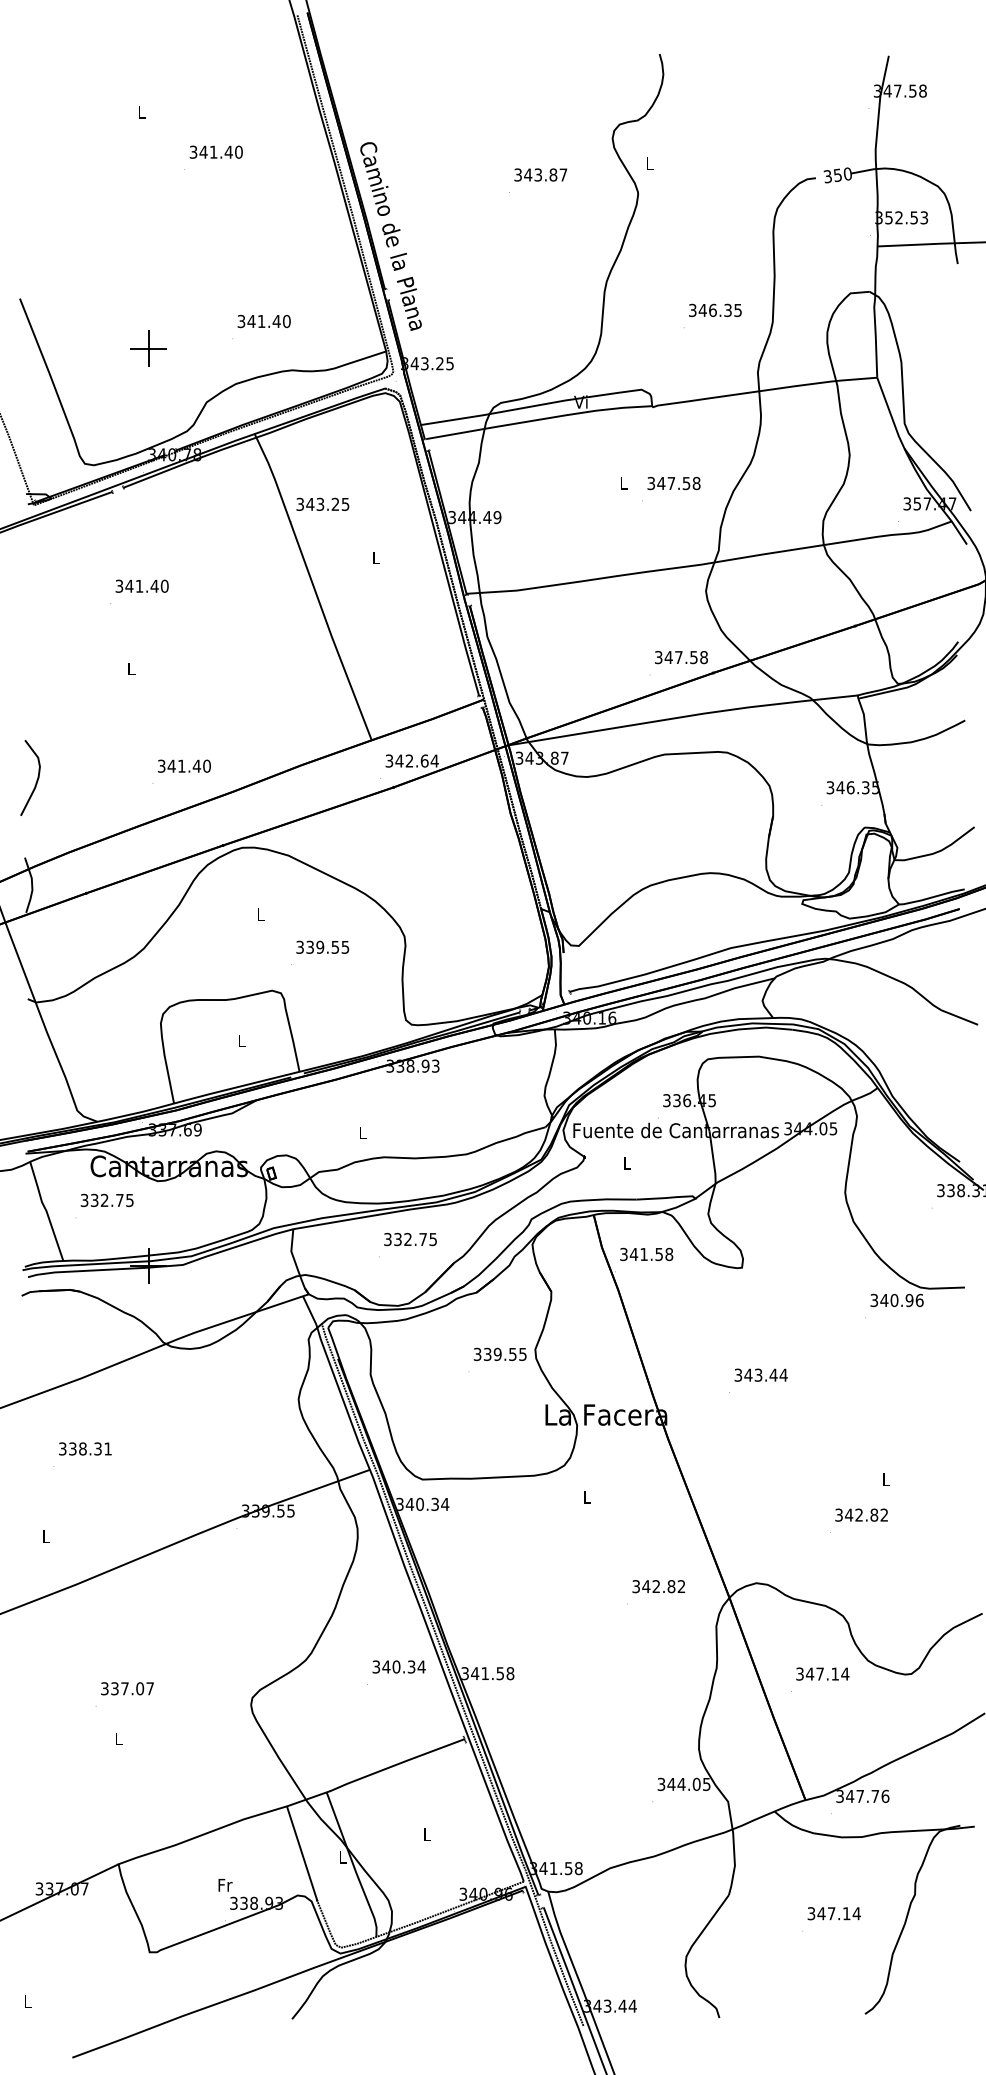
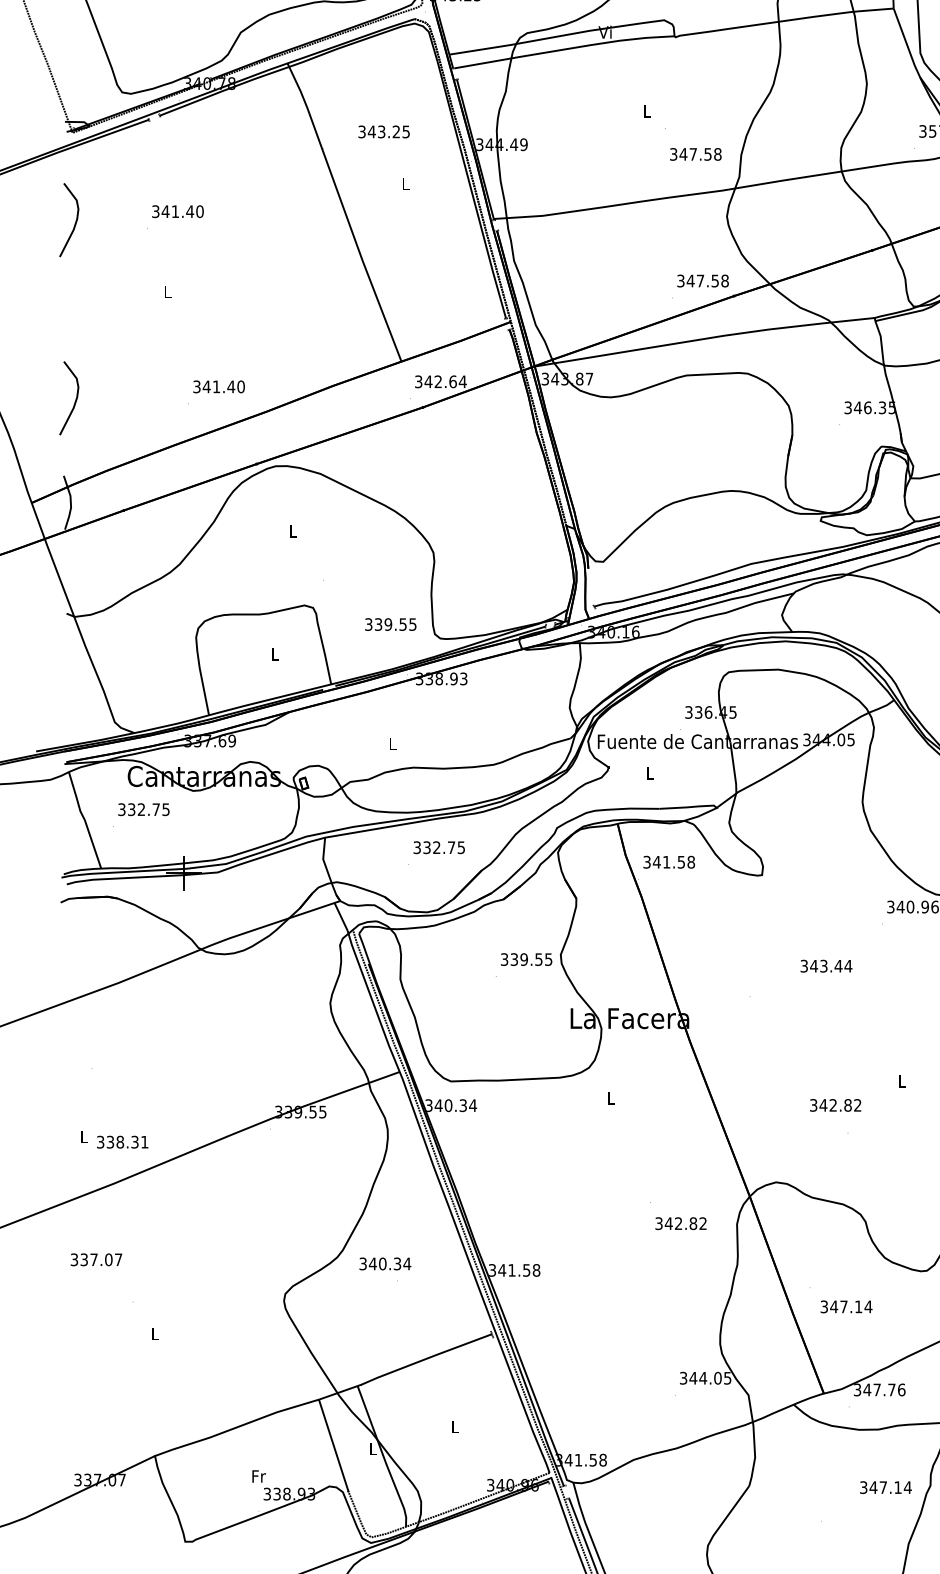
text: (673, 483) -> (695, 154), moved
text: (322, 503) -> (383, 131), moved
curve: (36, 596) -> (75, 221), added
text: (322, 946) -> (390, 623), moved
text: (760, 1374) -> (825, 965), moved
text: (85, 1448) -> (122, 1141), moved
text: (861, 1514) -> (835, 1104), moved
text: (658, 1586) -> (680, 1223), moved
text: (398, 1666) -> (384, 1263), moved
text: (822, 1673) -> (846, 1306), moved
text: (127, 1688) -> (96, 1259), moved
text: (833, 1913) -> (885, 1487), moved

